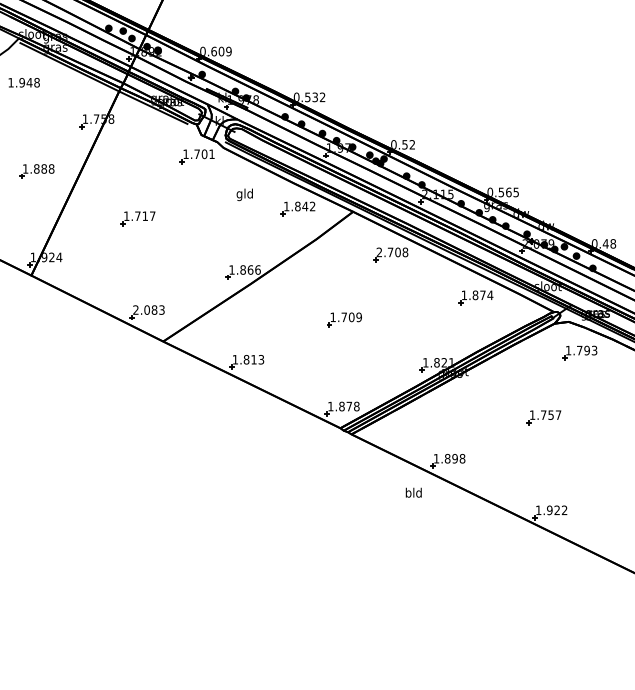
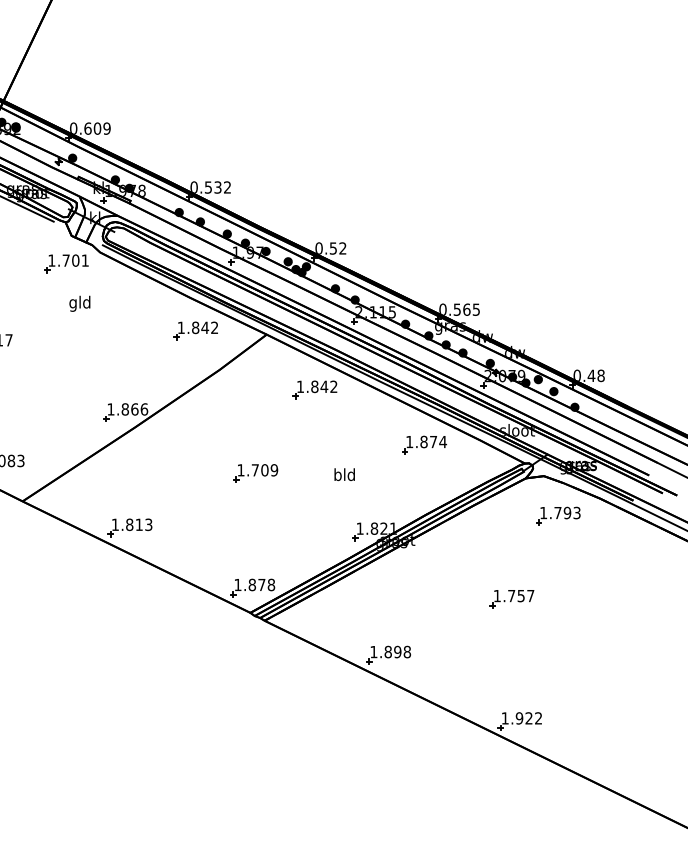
text: (244, 194) -> (79, 303), moved
text: (392, 252) -> (317, 386), 2.708 -> 1.842
text: (413, 492) -> (344, 474), moved

